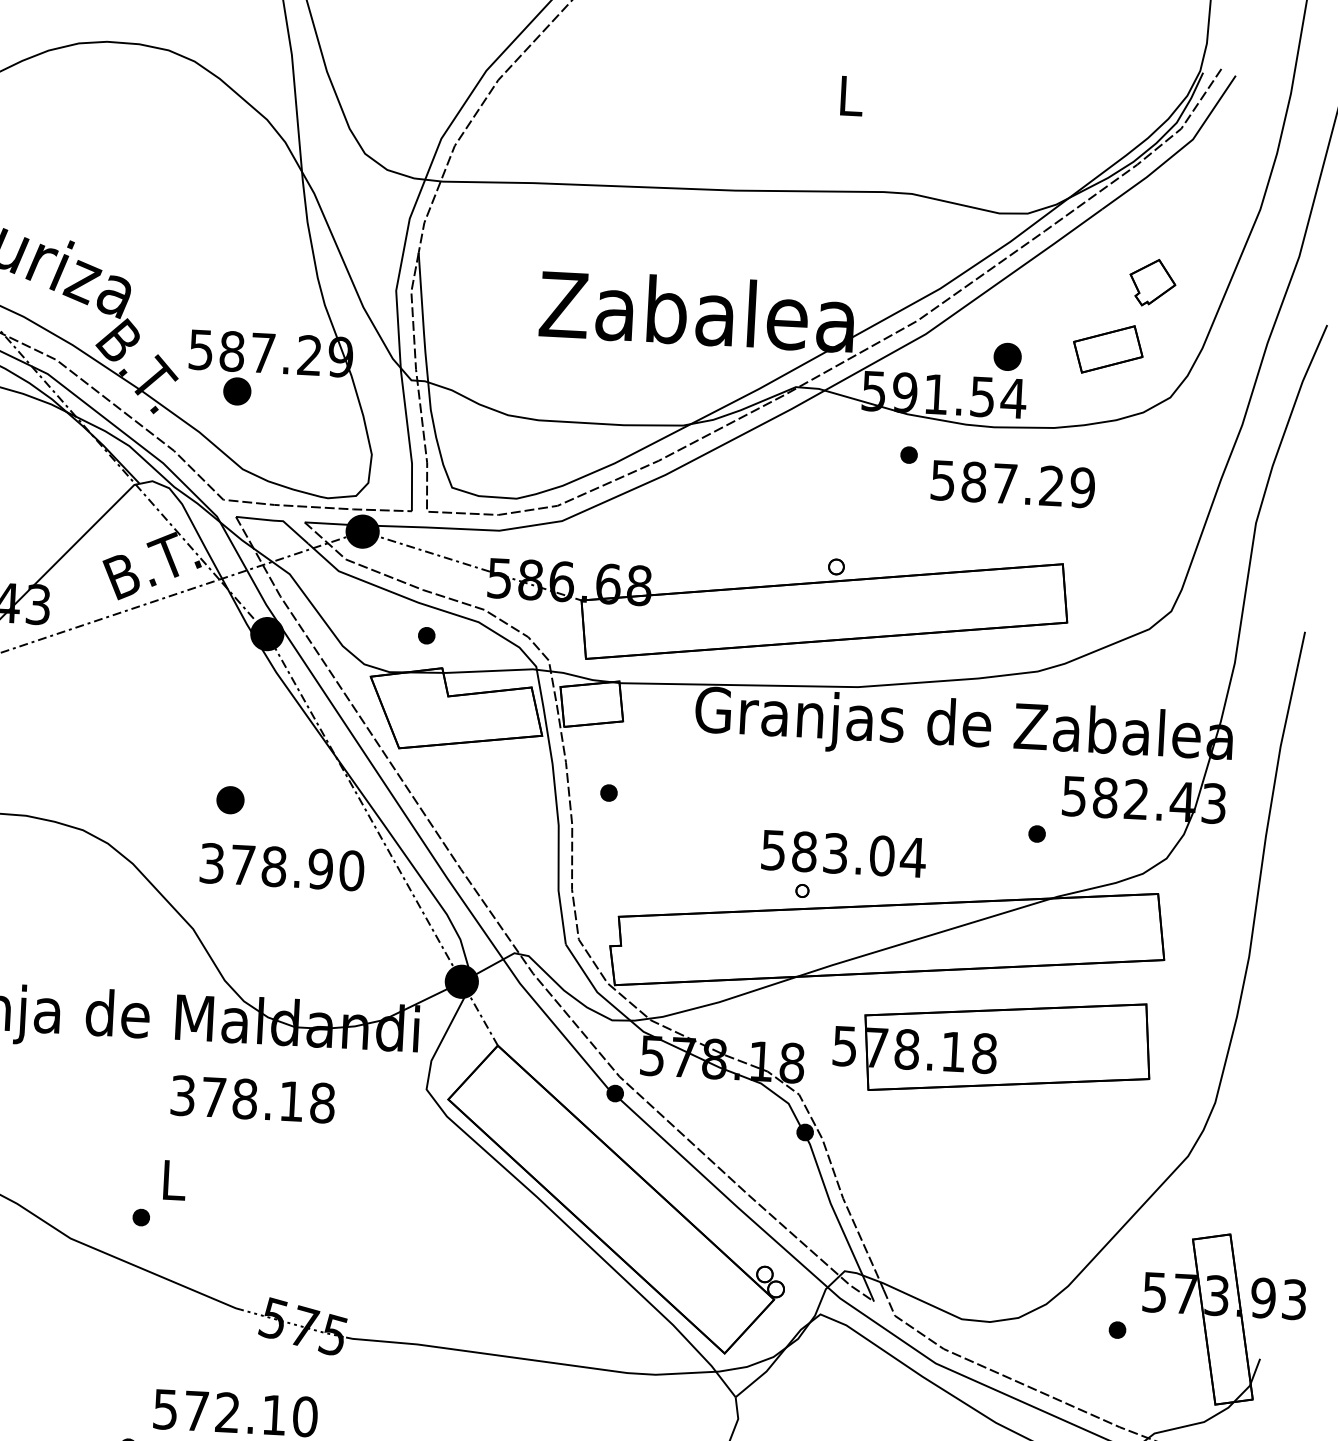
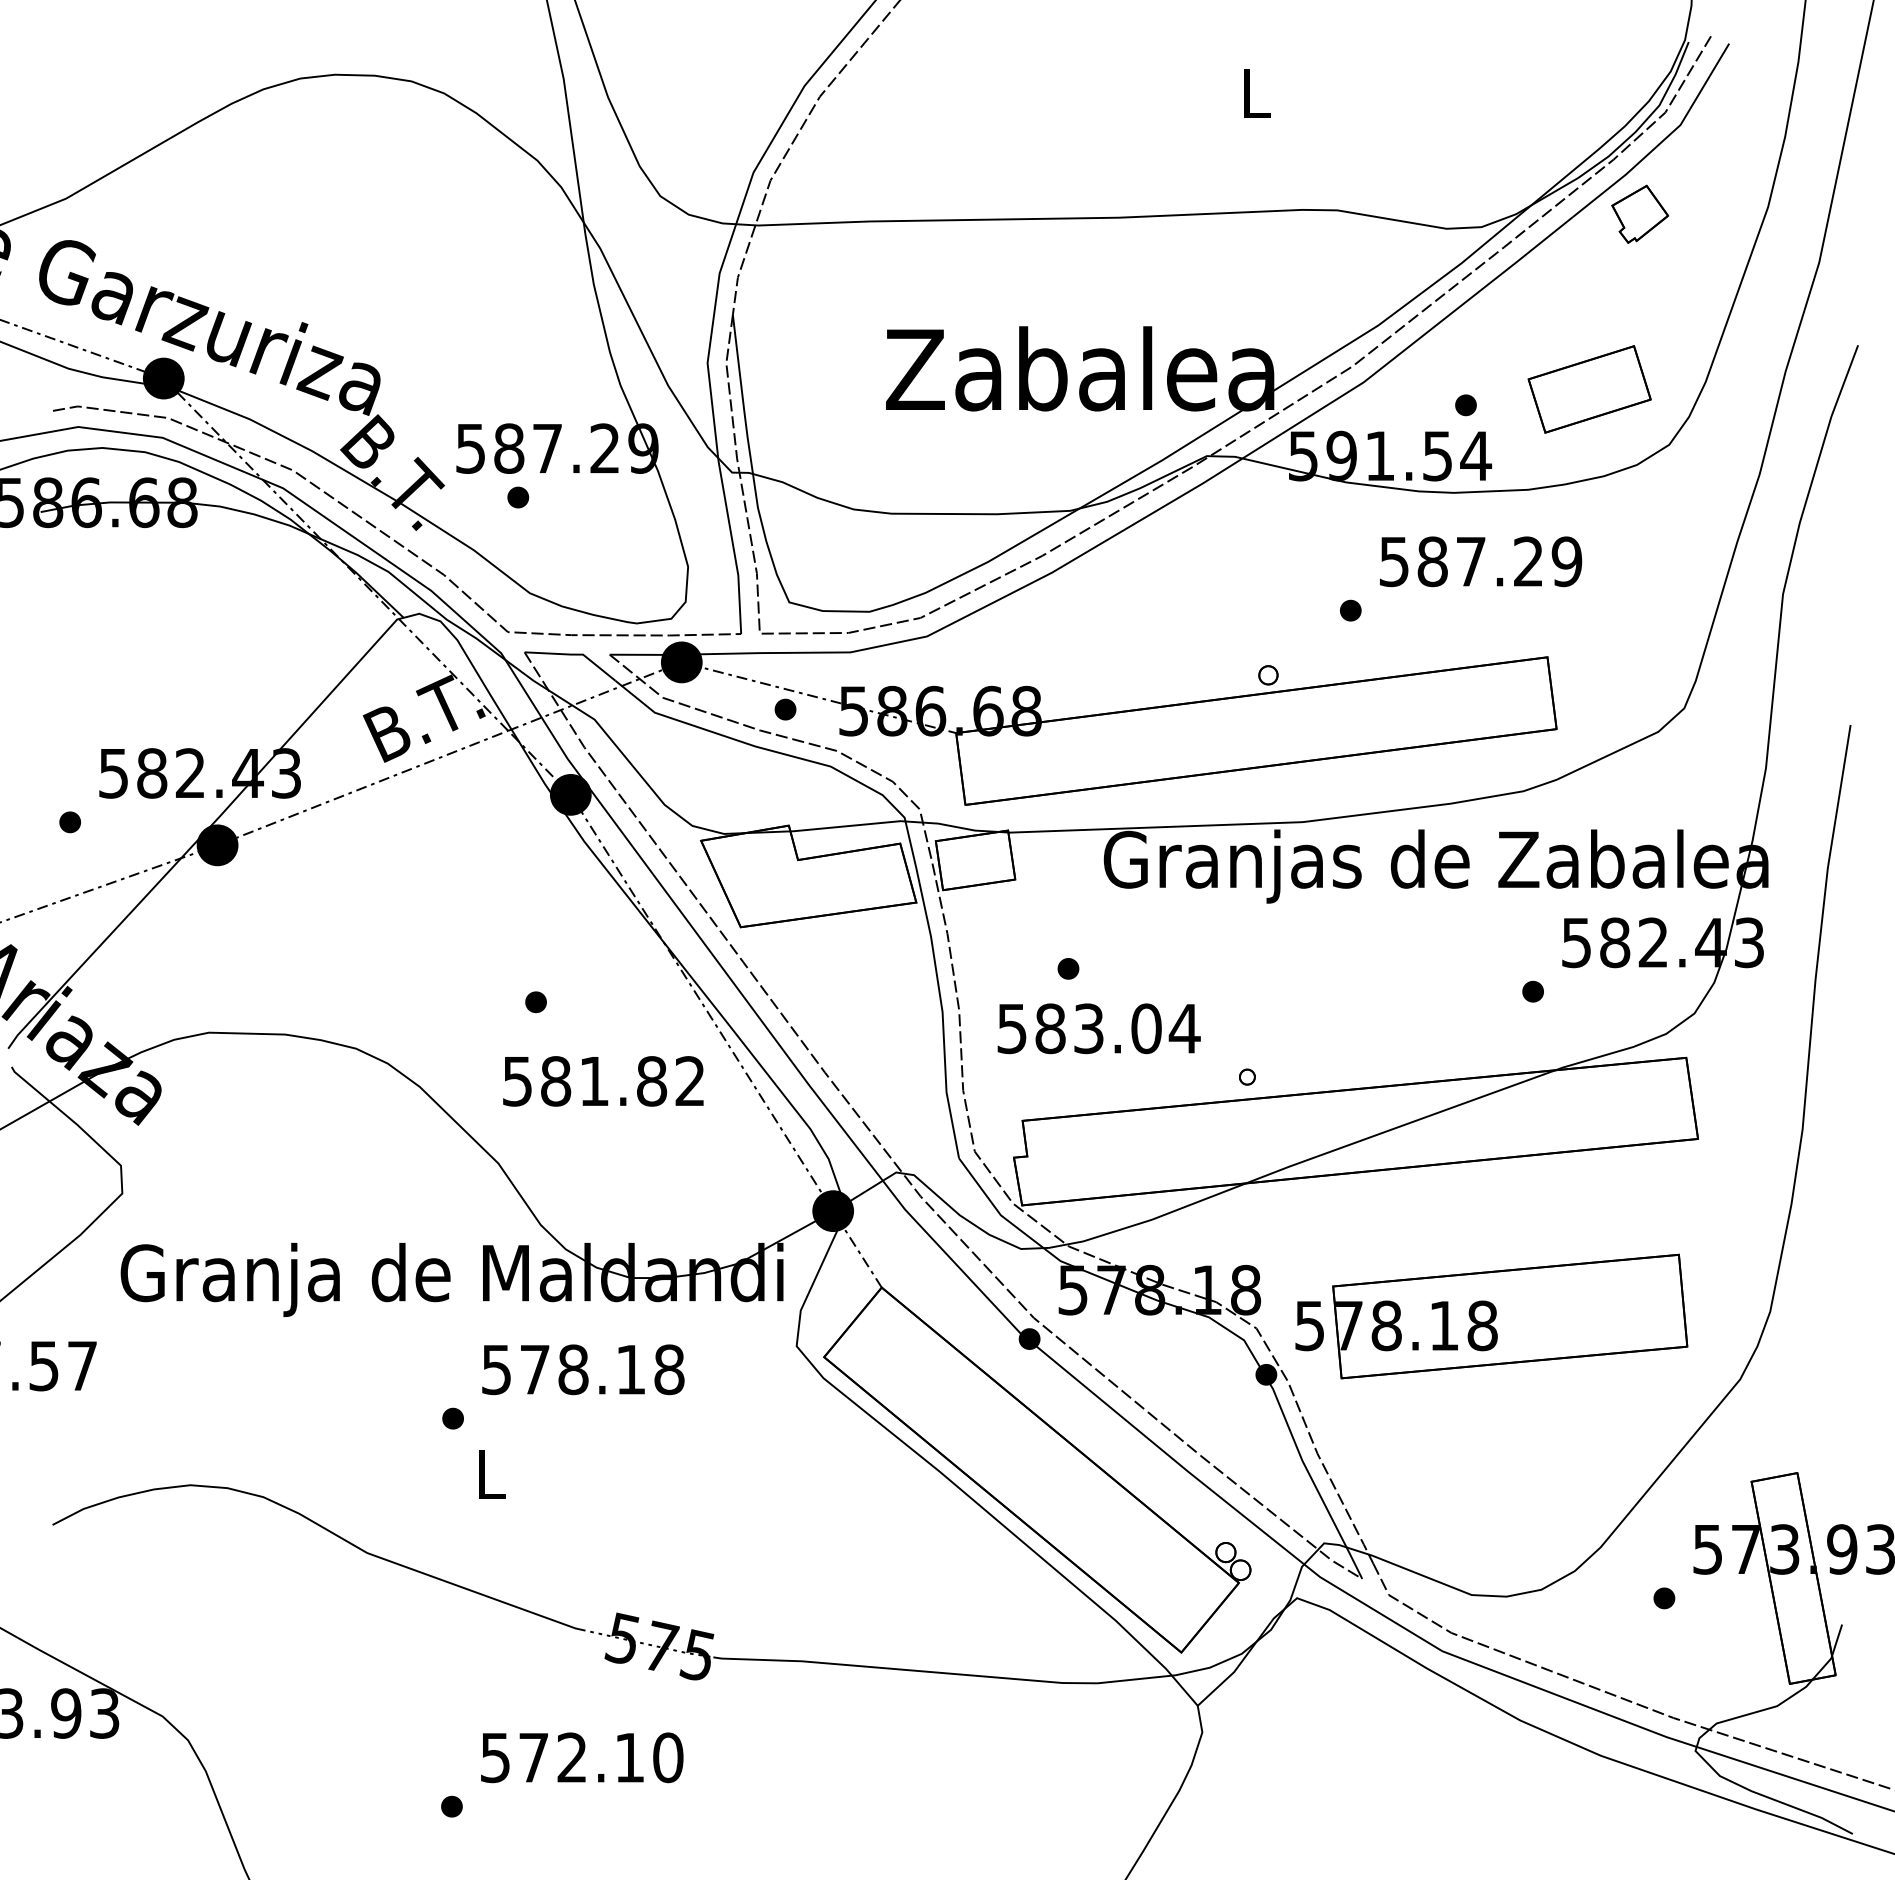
part: (1153, 282) -> (1640, 213), moved
part: (1108, 349) -> (1589, 389), size x1.43
part: (1007, 357) -> (1465, 405), size x0.62
part: (237, 391) -> (518, 497), size x0.62
part: (908, 454) -> (1350, 610), moved
part: (426, 635) -> (785, 709), moved
part: (609, 792) -> (1068, 968), moved
part: (229, 800) -> (535, 1002), size x0.62
text: (843, 853) -> (1098, 1028), moved
text: (282, 867) -> (604, 1081), 378.90 -> 581.82
part: (992, 1046) -> (1491, 1316), moved
text: (182, 1095) -> (496, 1369), 378.18 -> 578.18
part: (140, 1217) -> (452, 1418), moved

